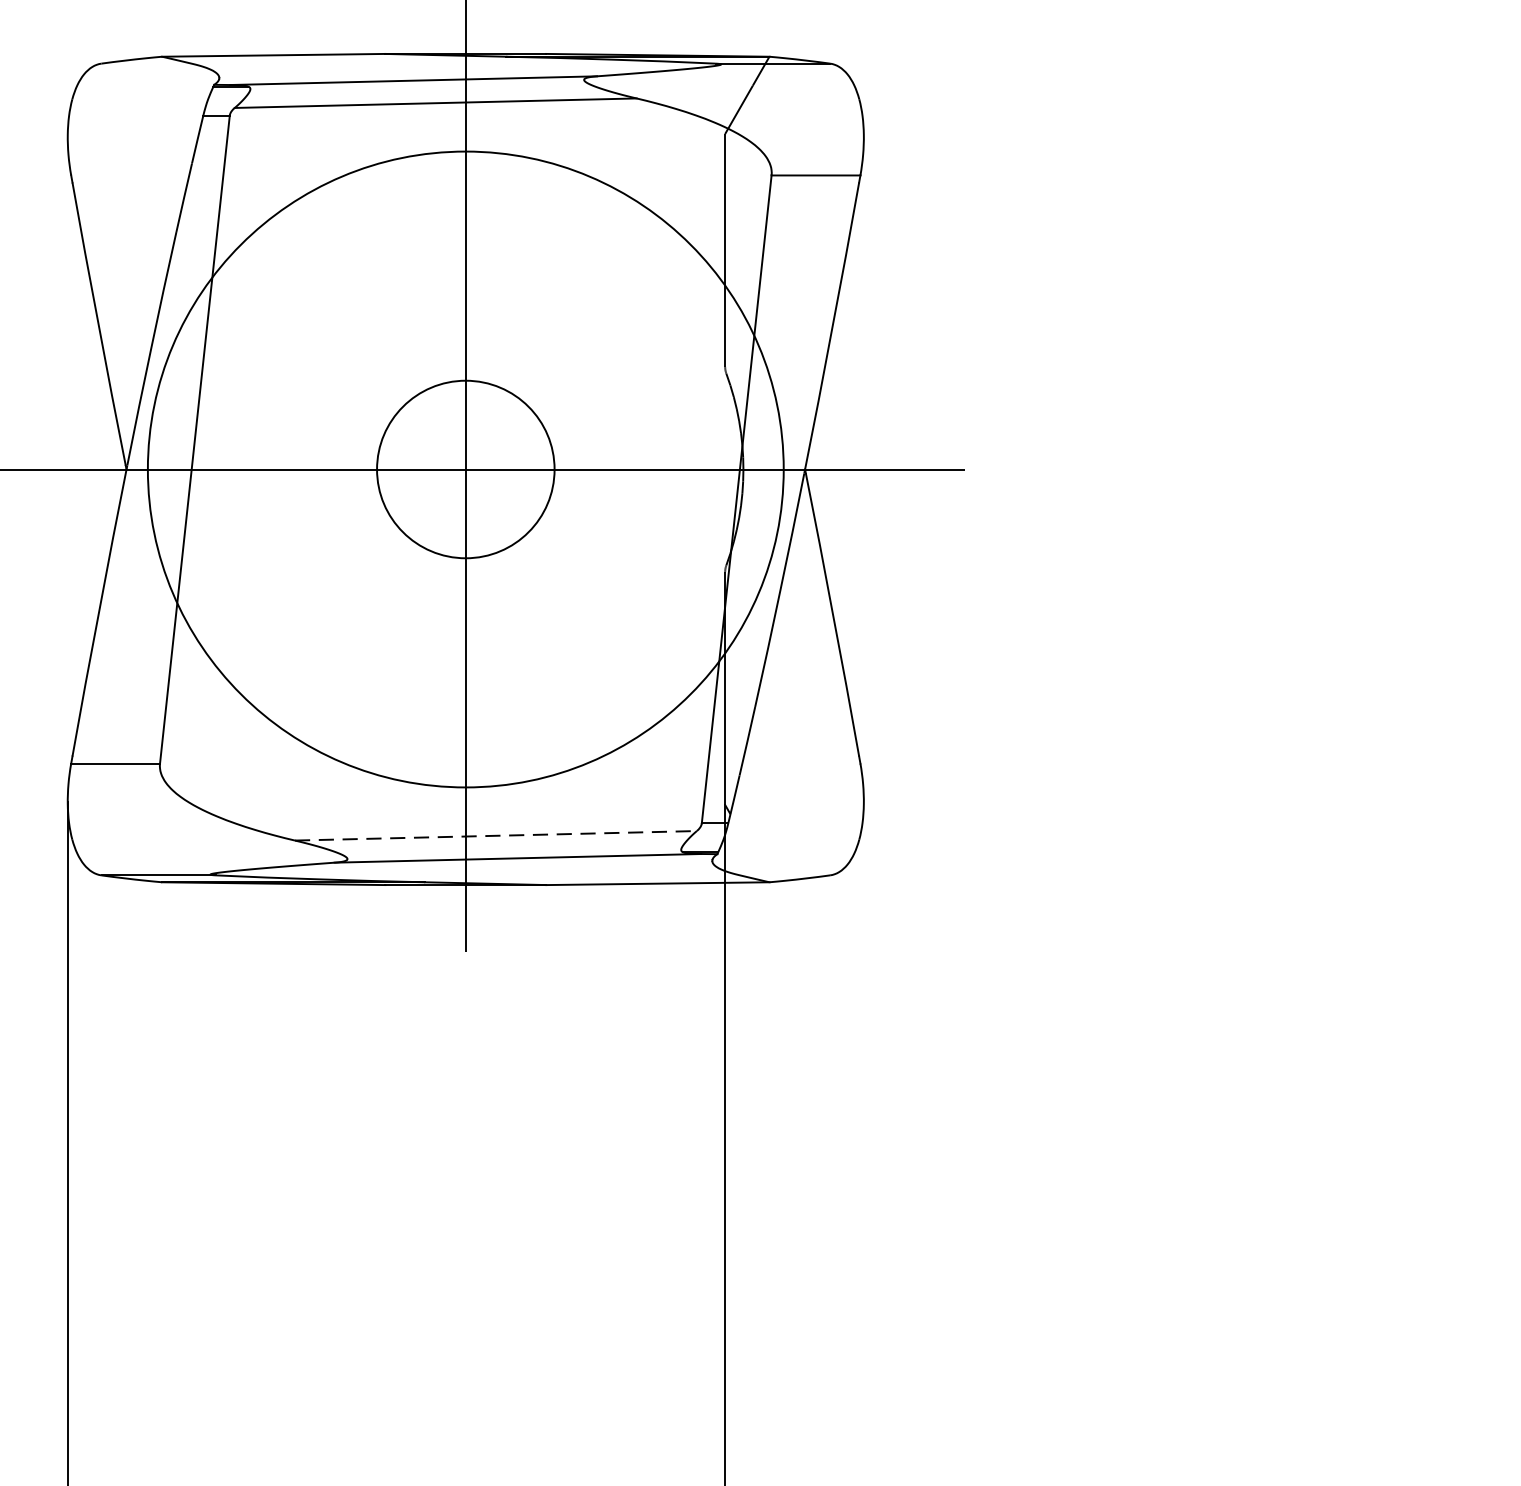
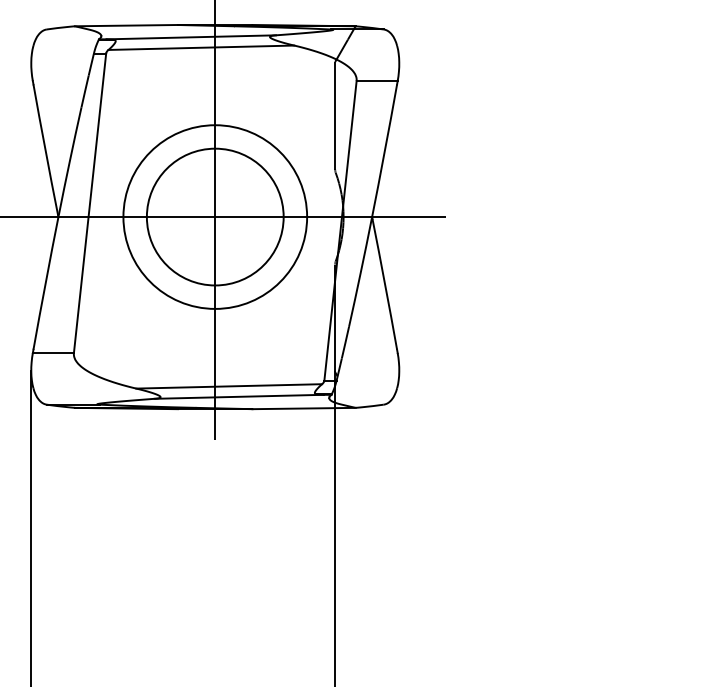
circle: (464, 468) -> (214, 216), size x1.67
circle: (466, 468) -> (215, 216), size x0.62
line: (496, 836) -> (229, 386), dashed -> solid

